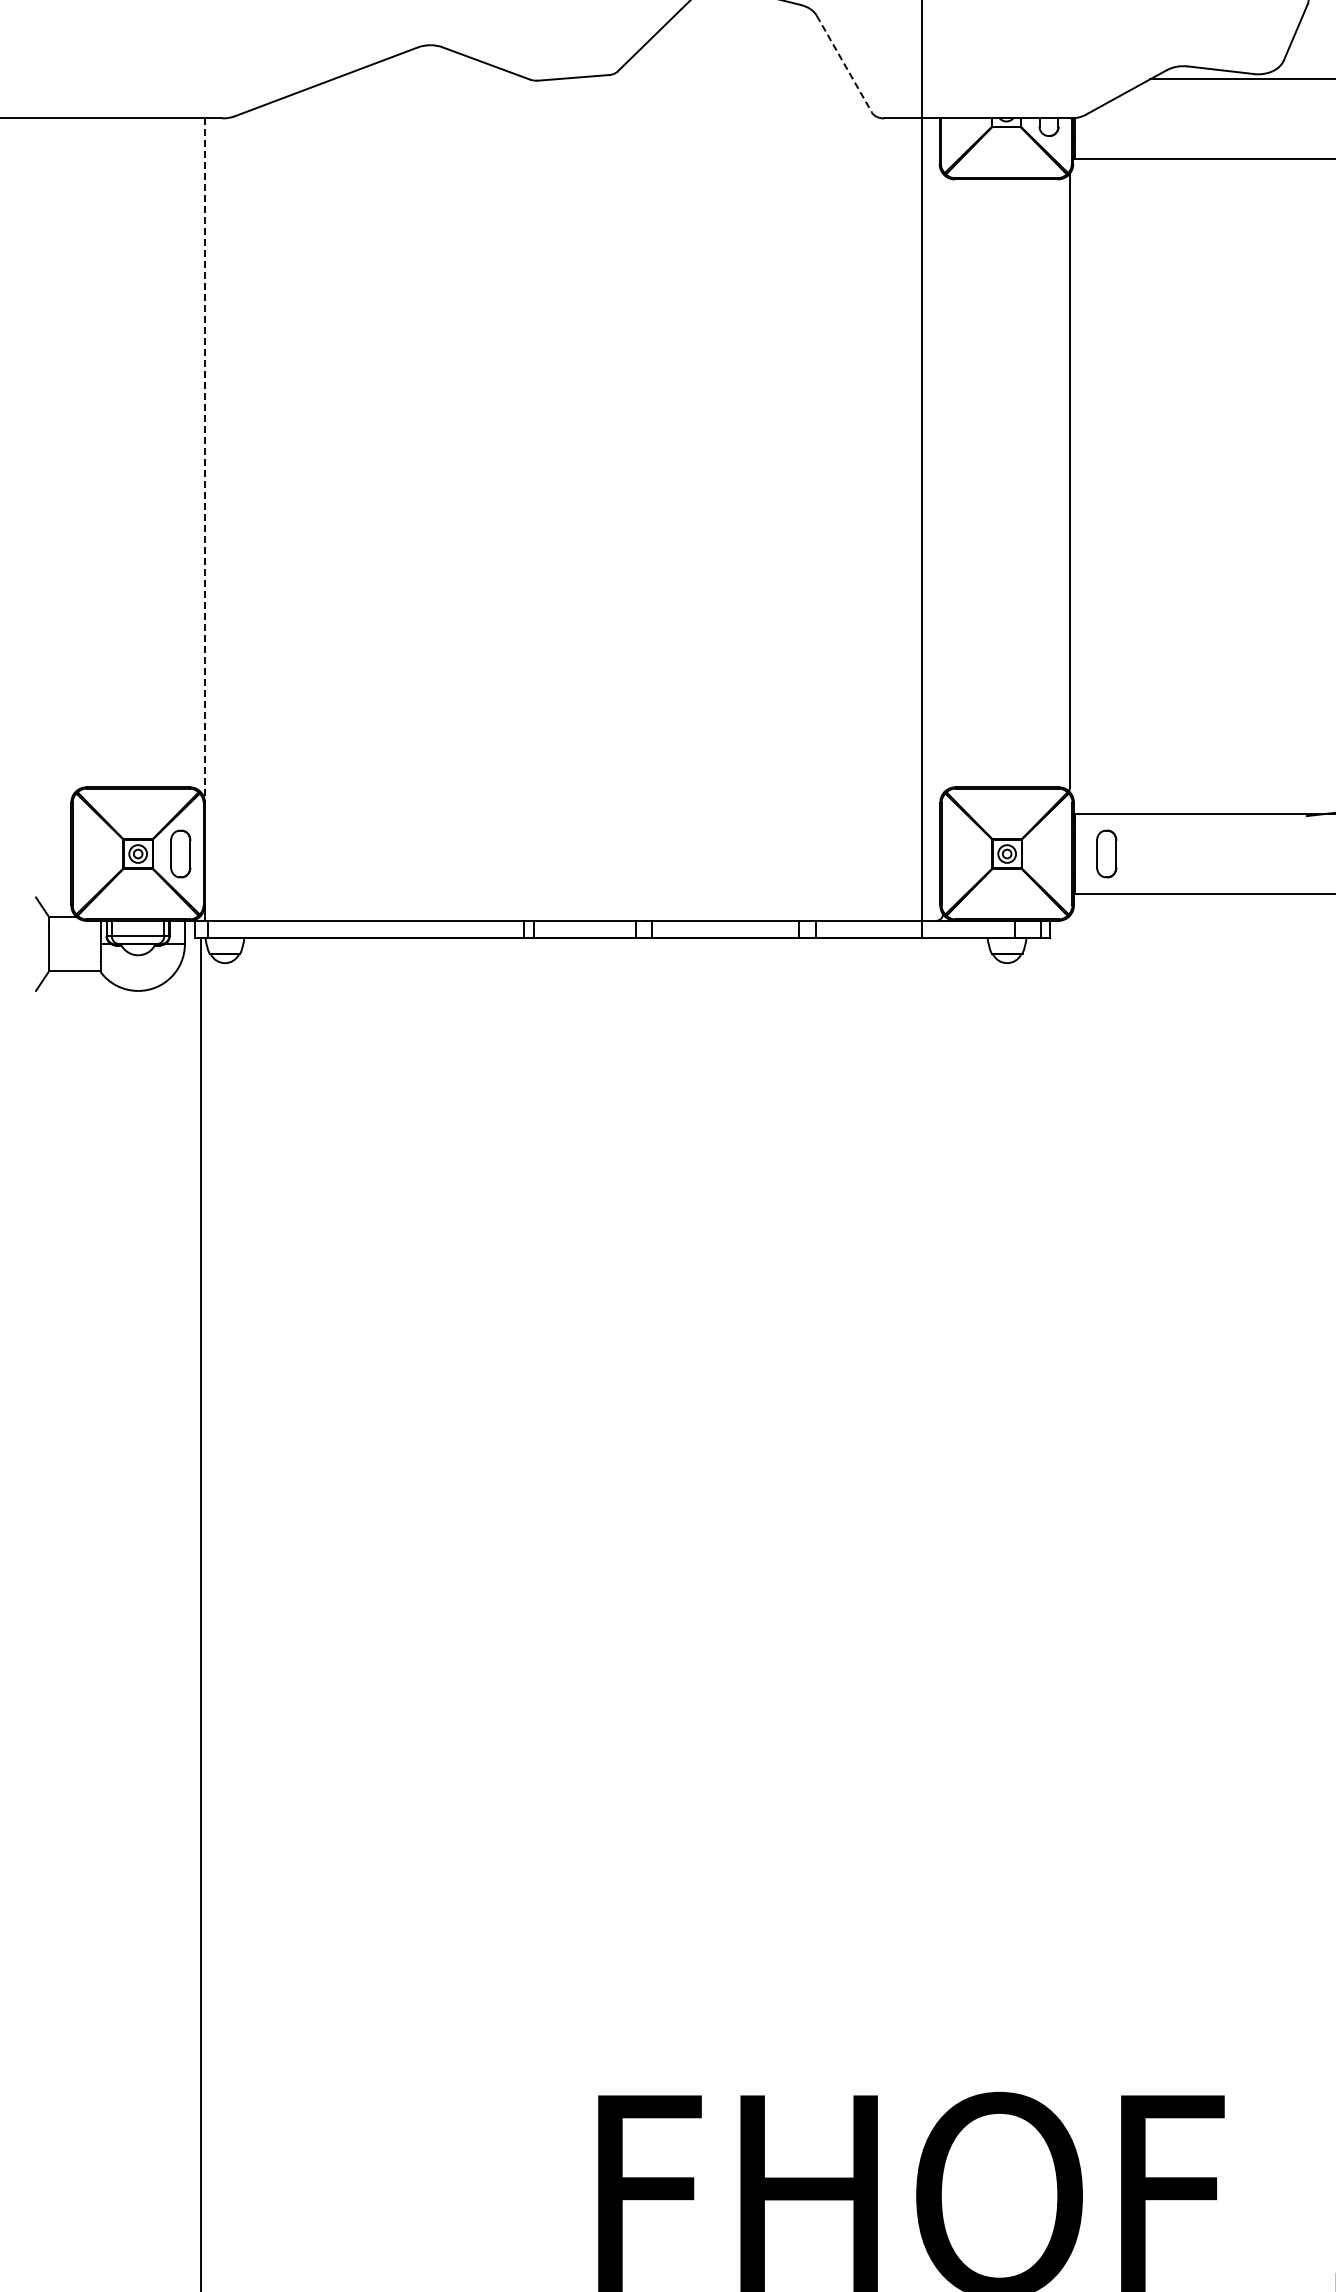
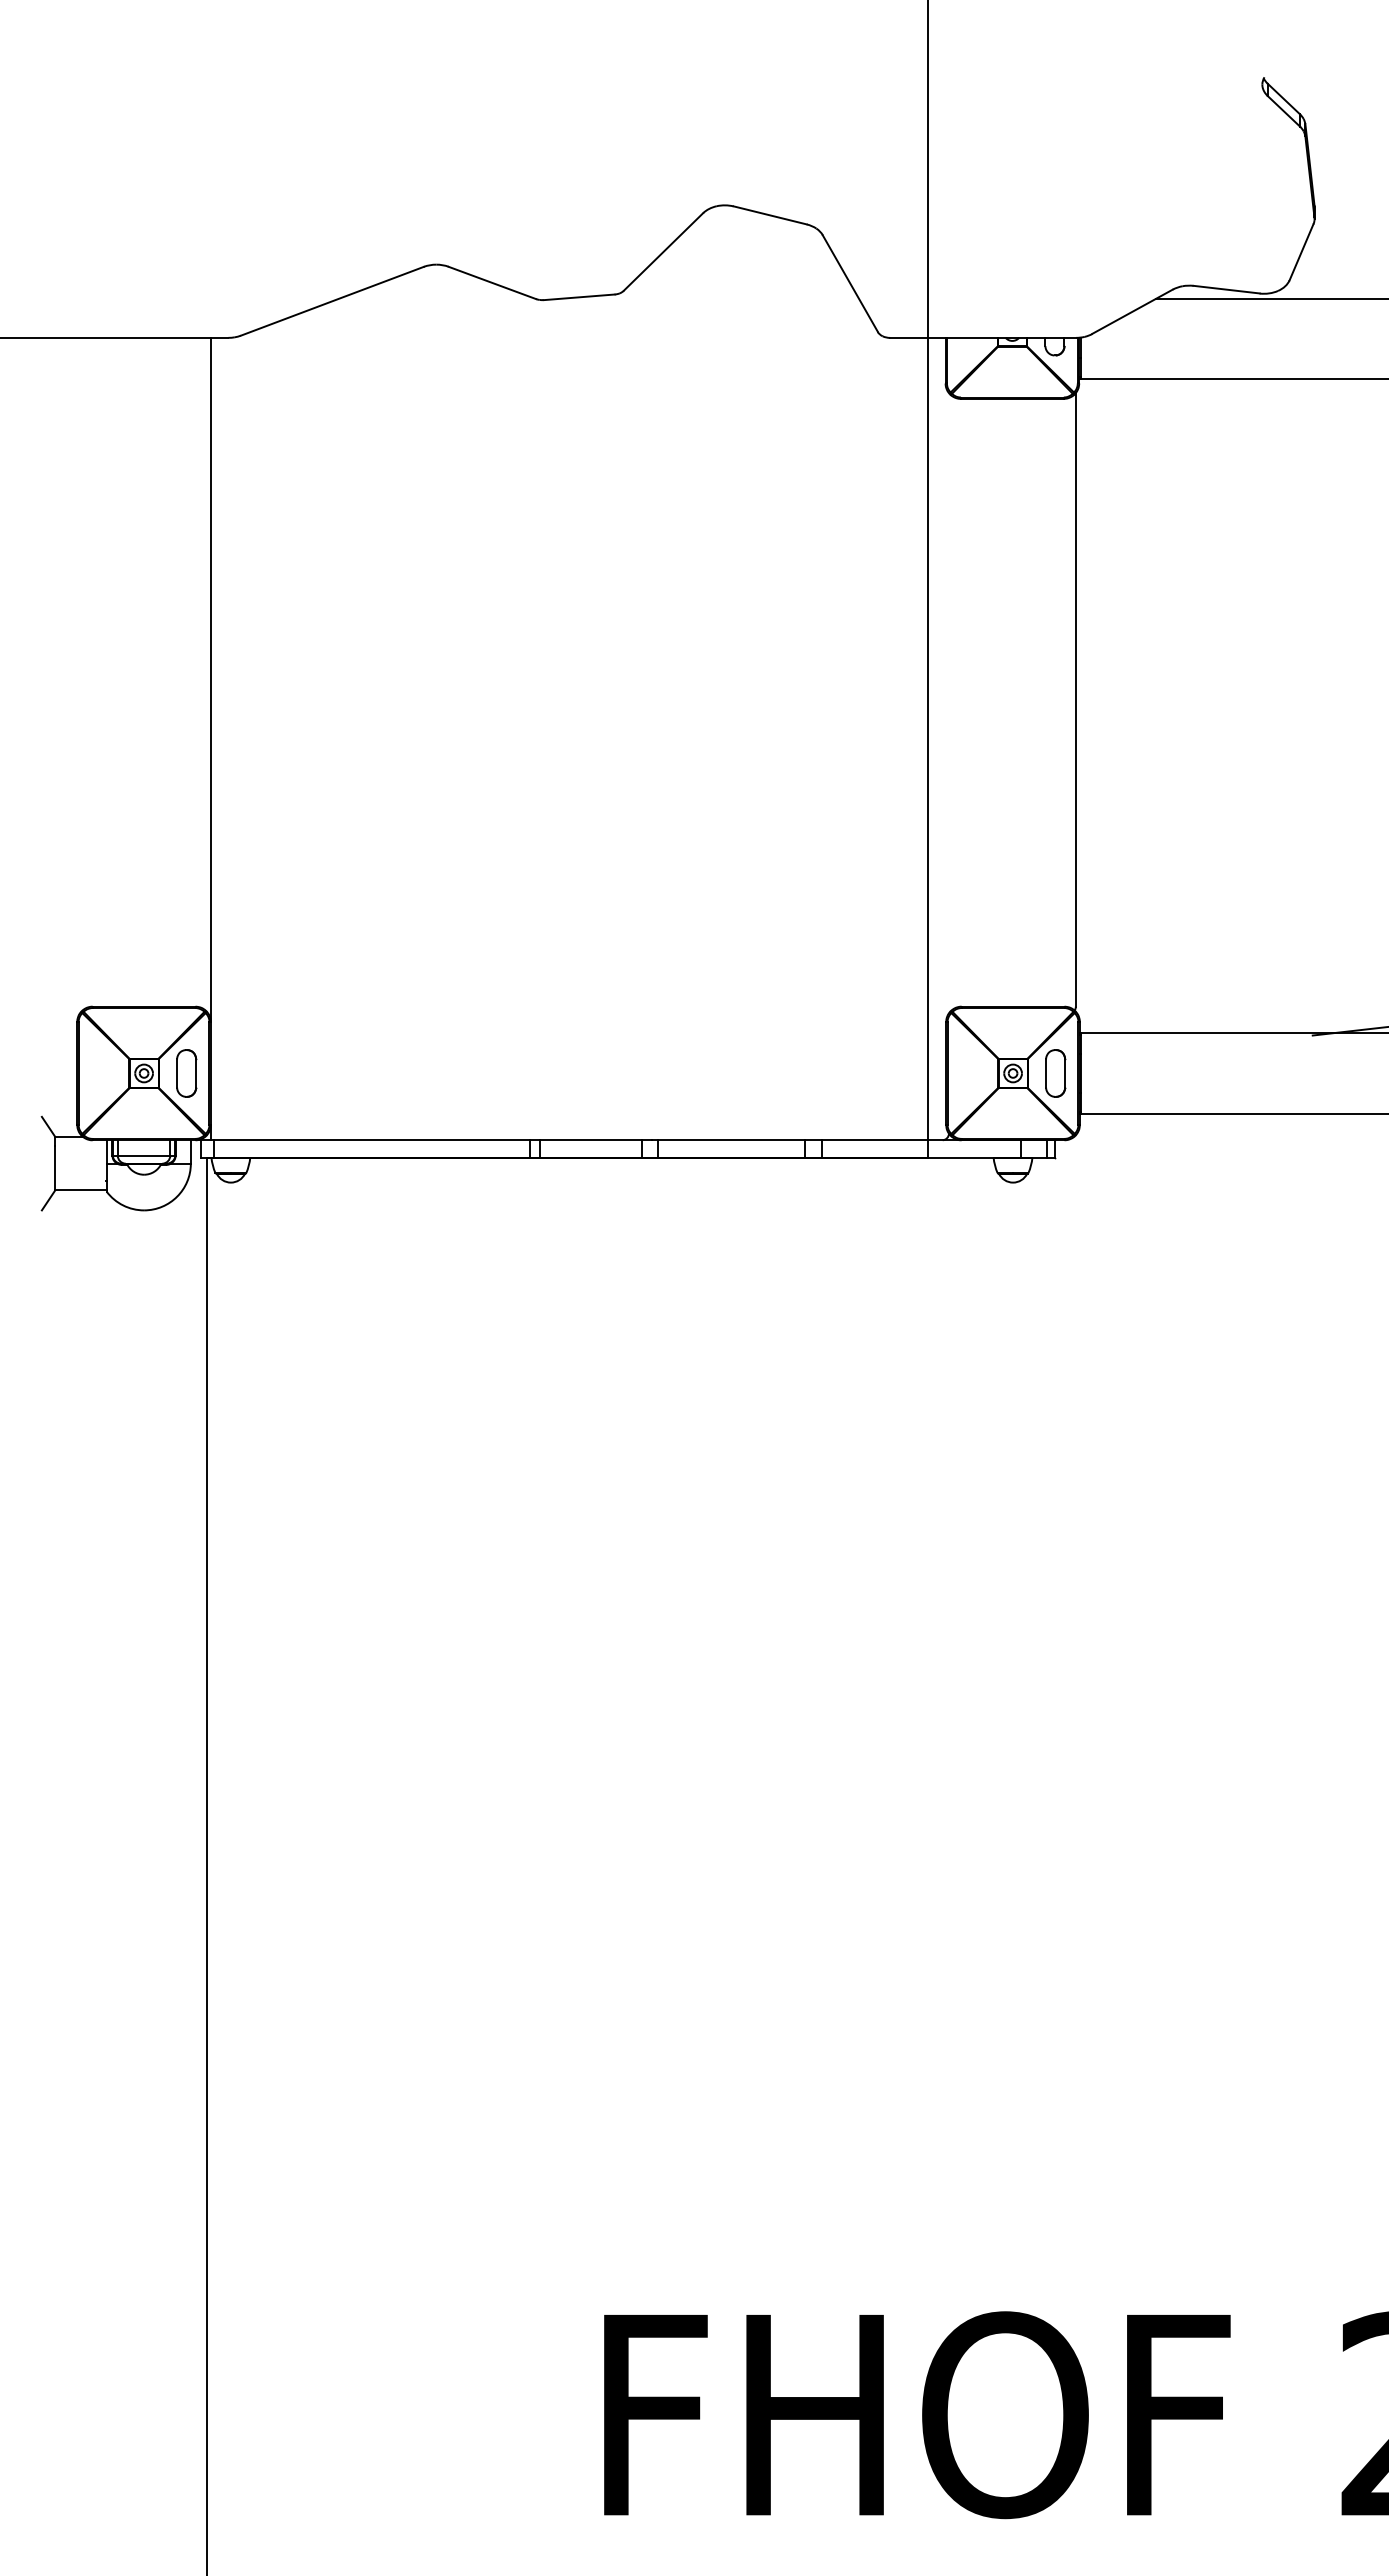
line: (844, 64) -> (850, 283), dashed -> solid
line: (204, 461) -> (210, 680), dashed -> solid
part: (1106, 854) -> (1055, 1073), moved

